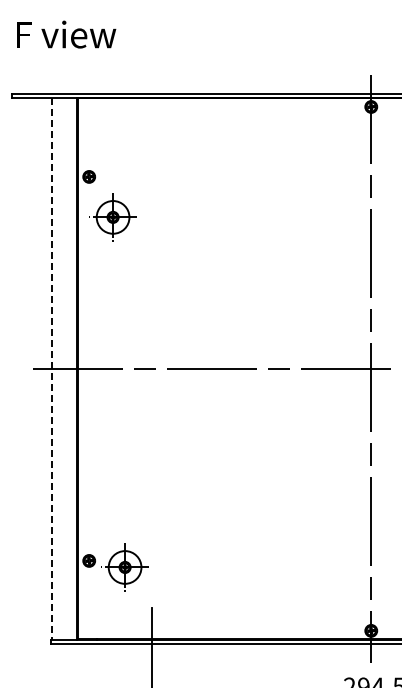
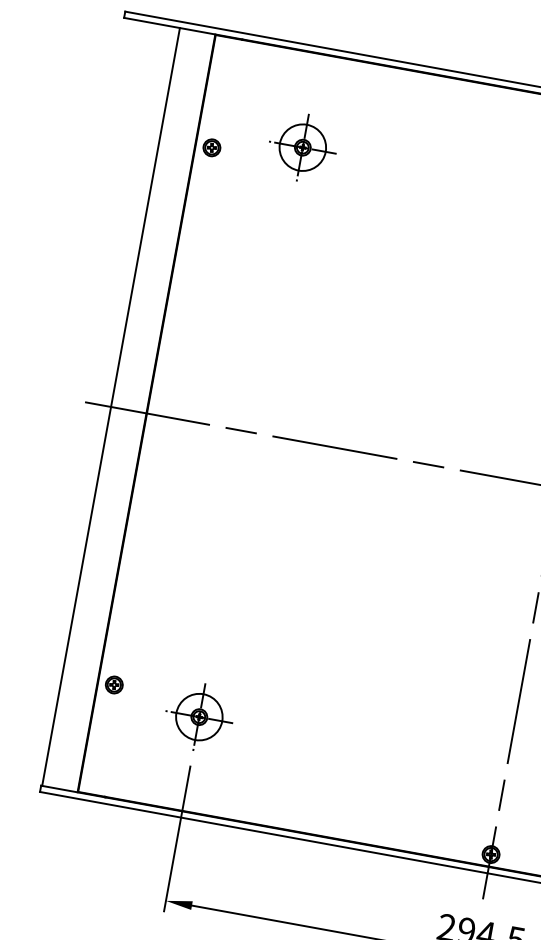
part: (112, 217) -> (301, 147), moved
line: (52, 368) -> (111, 406), dashed -> solid
part: (124, 567) -> (198, 717), moved

